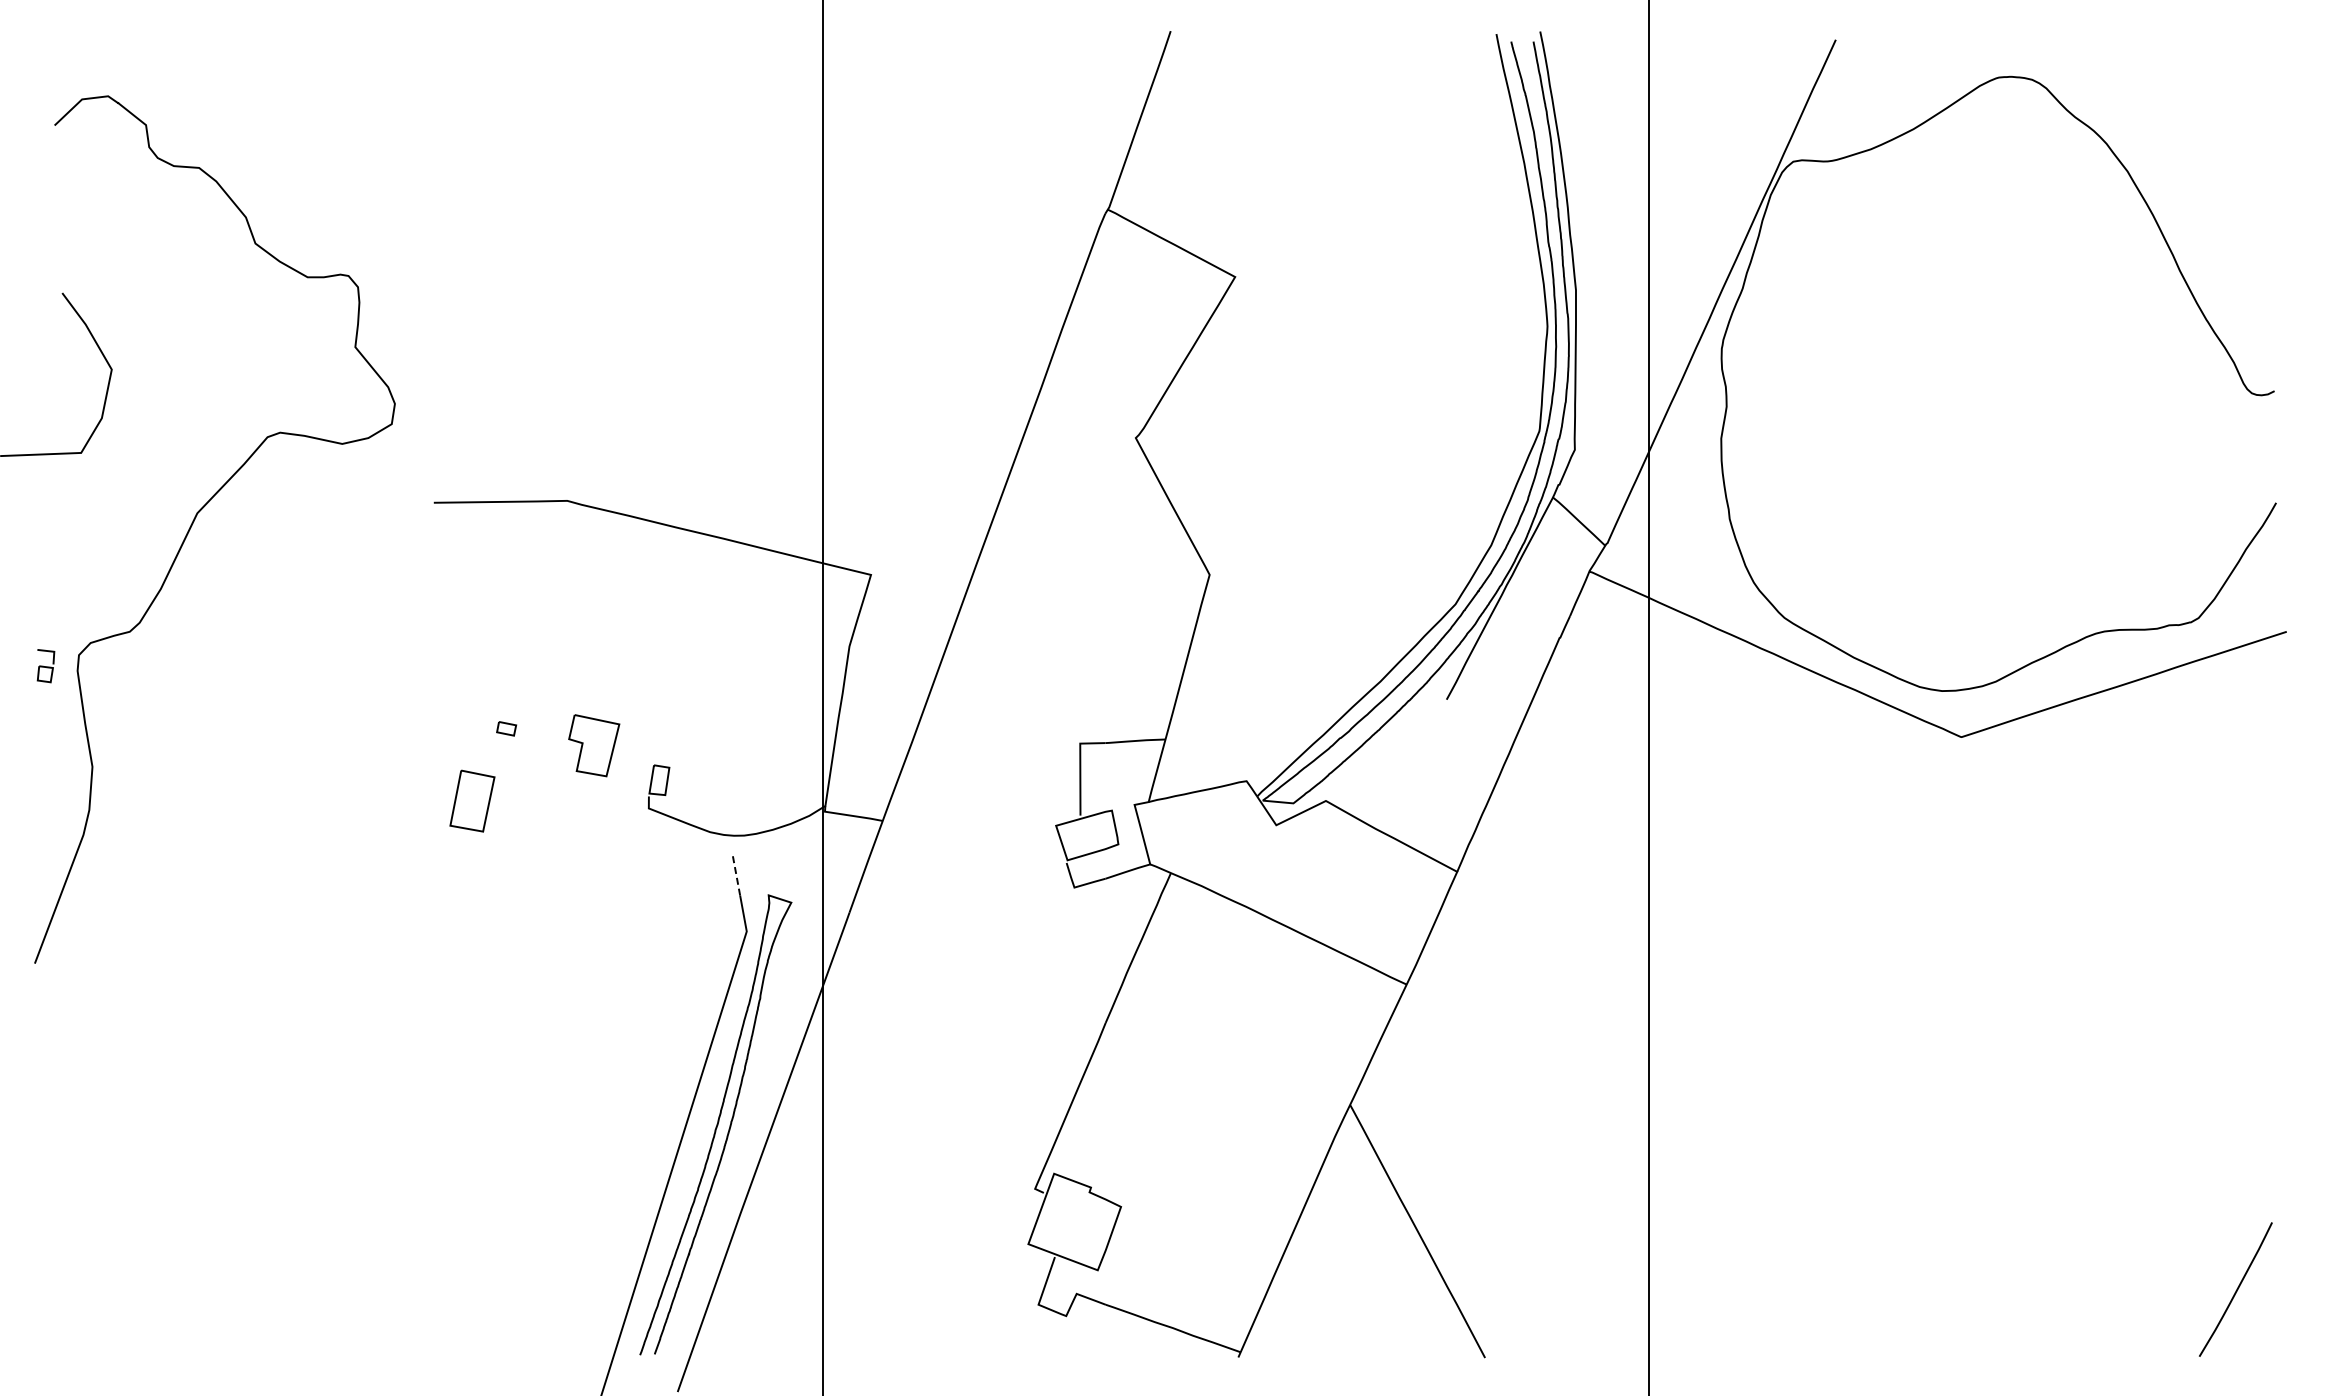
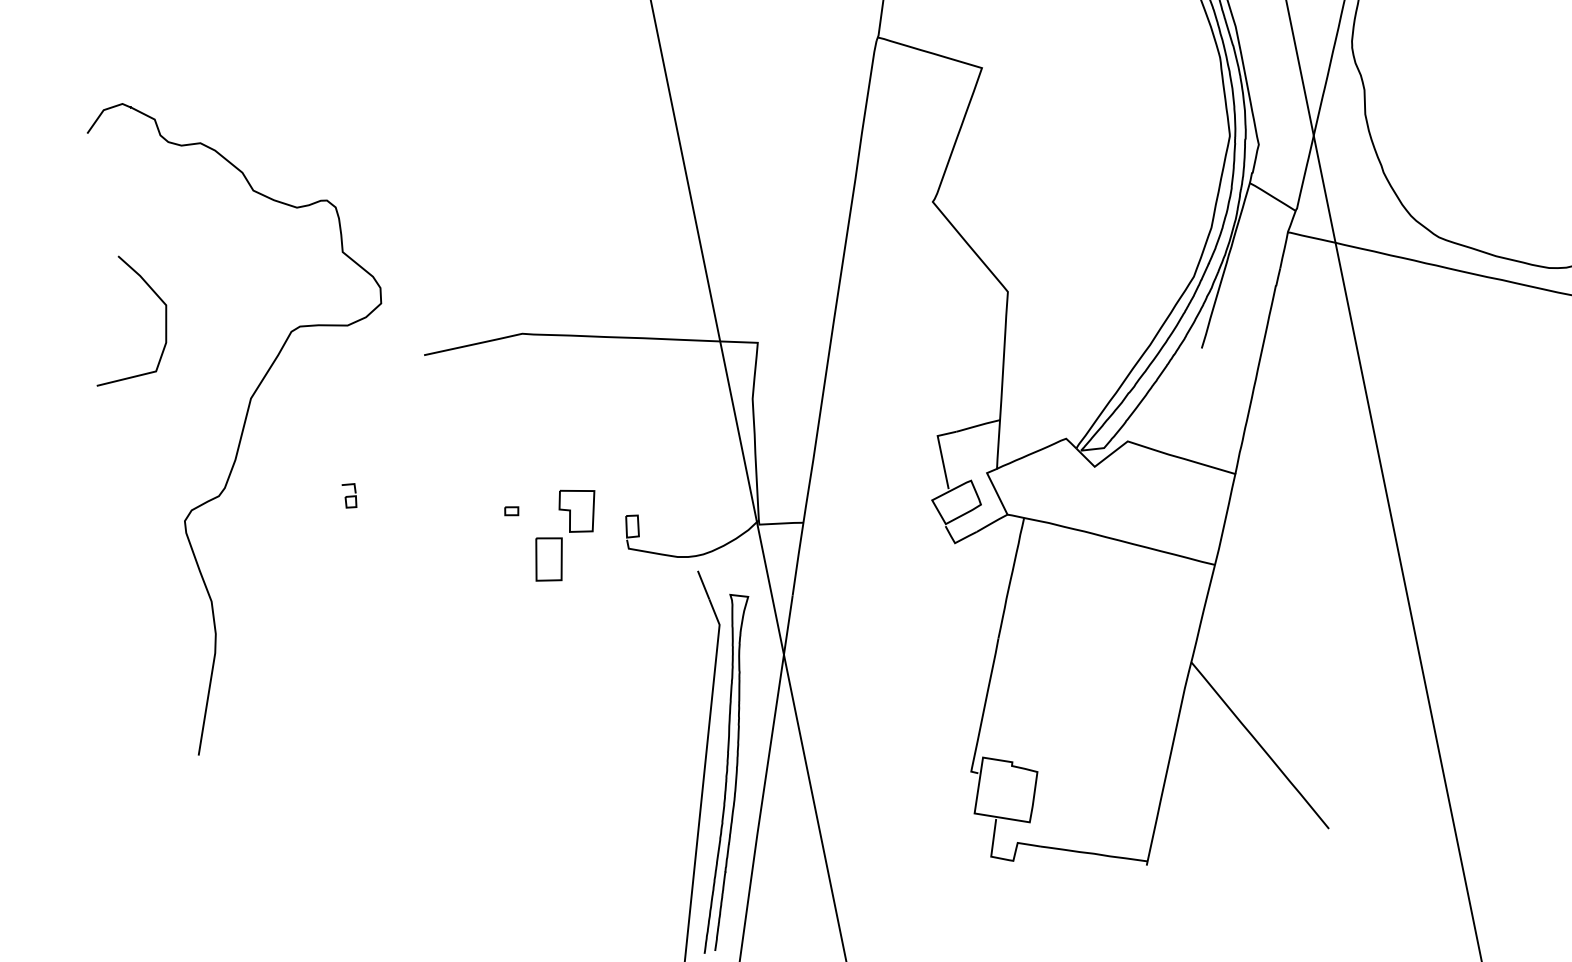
part: (45, 666) -> (350, 496), moved
part: (472, 800) -> (549, 558), moved
line: (736, 875) -> (703, 585), dashed -> solid

